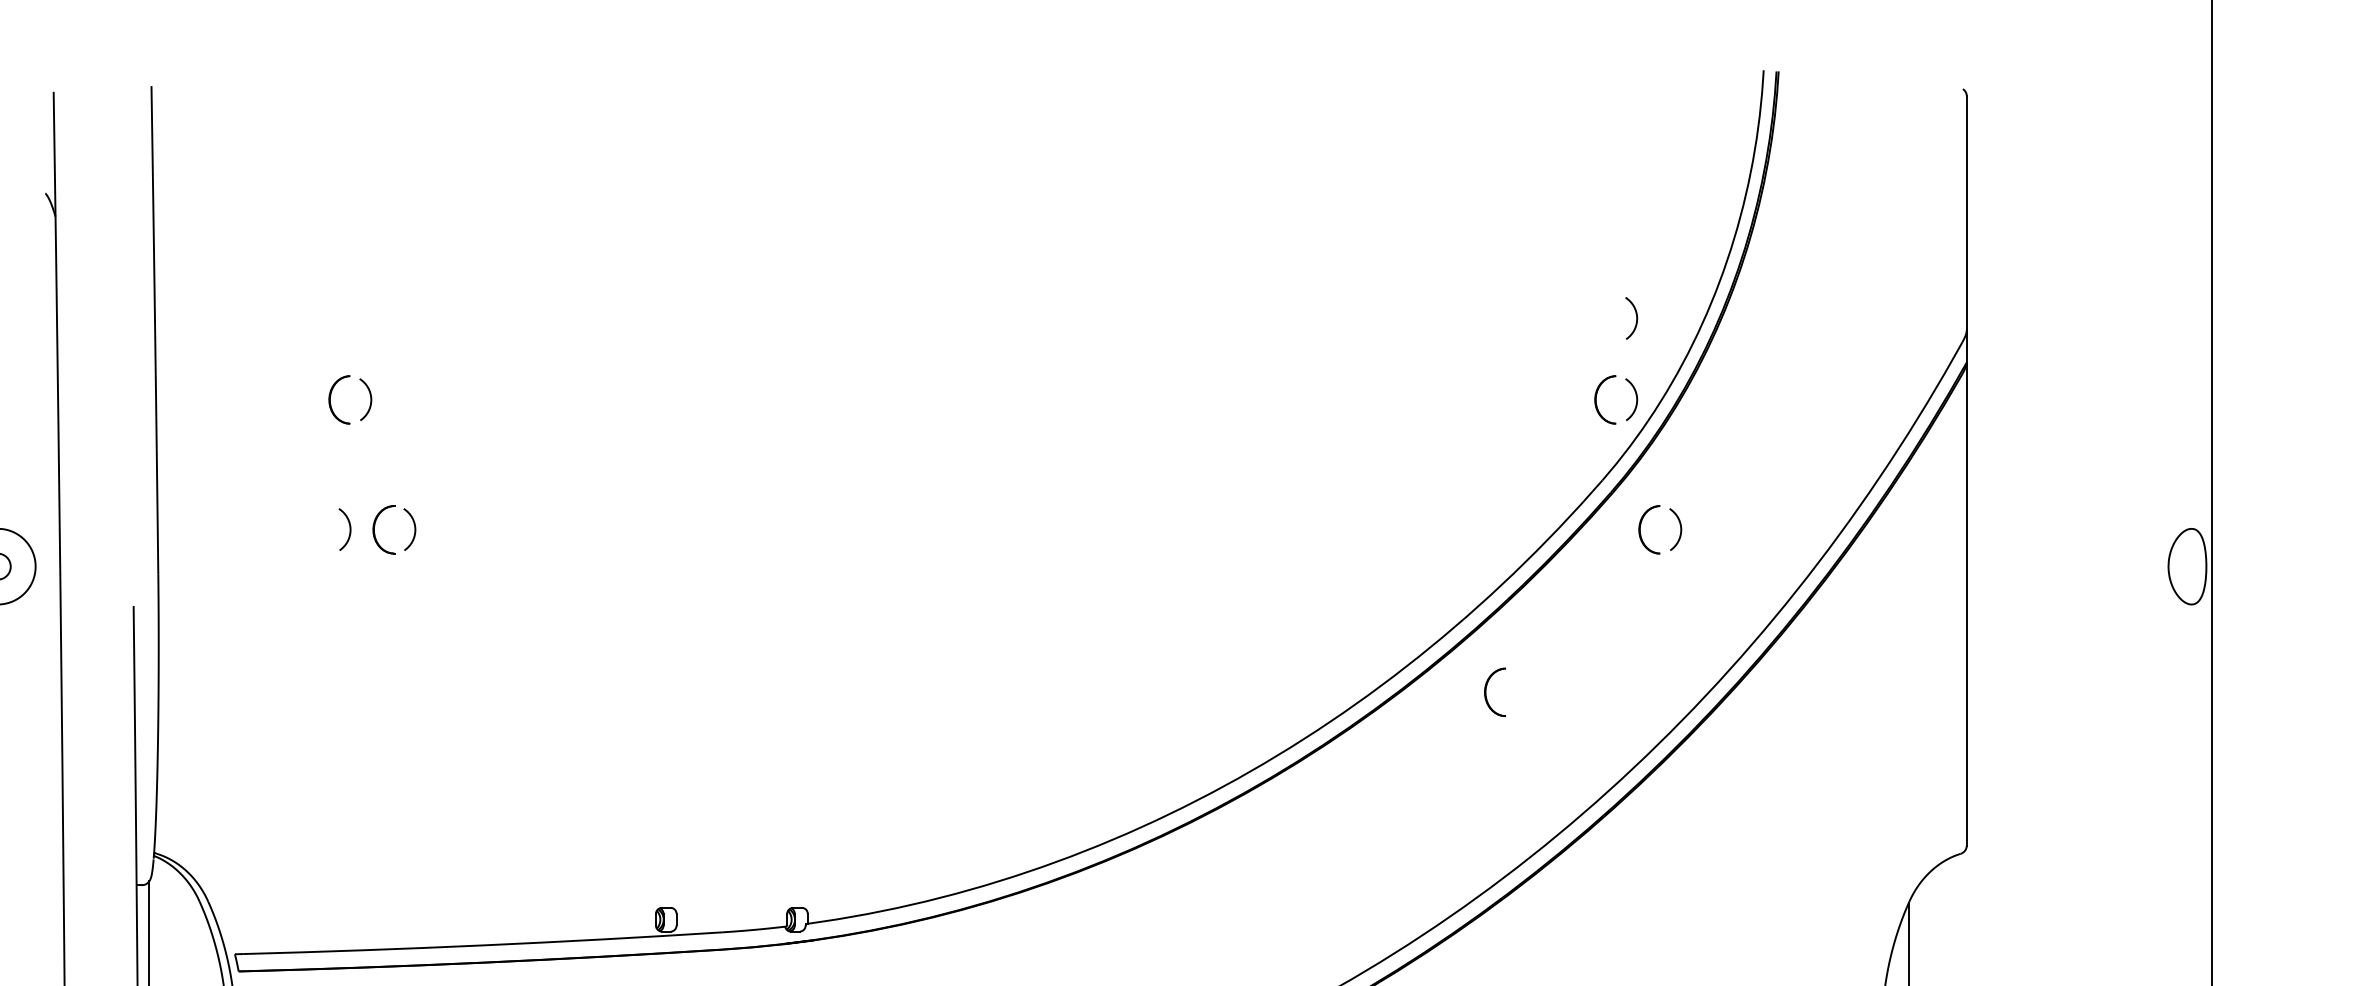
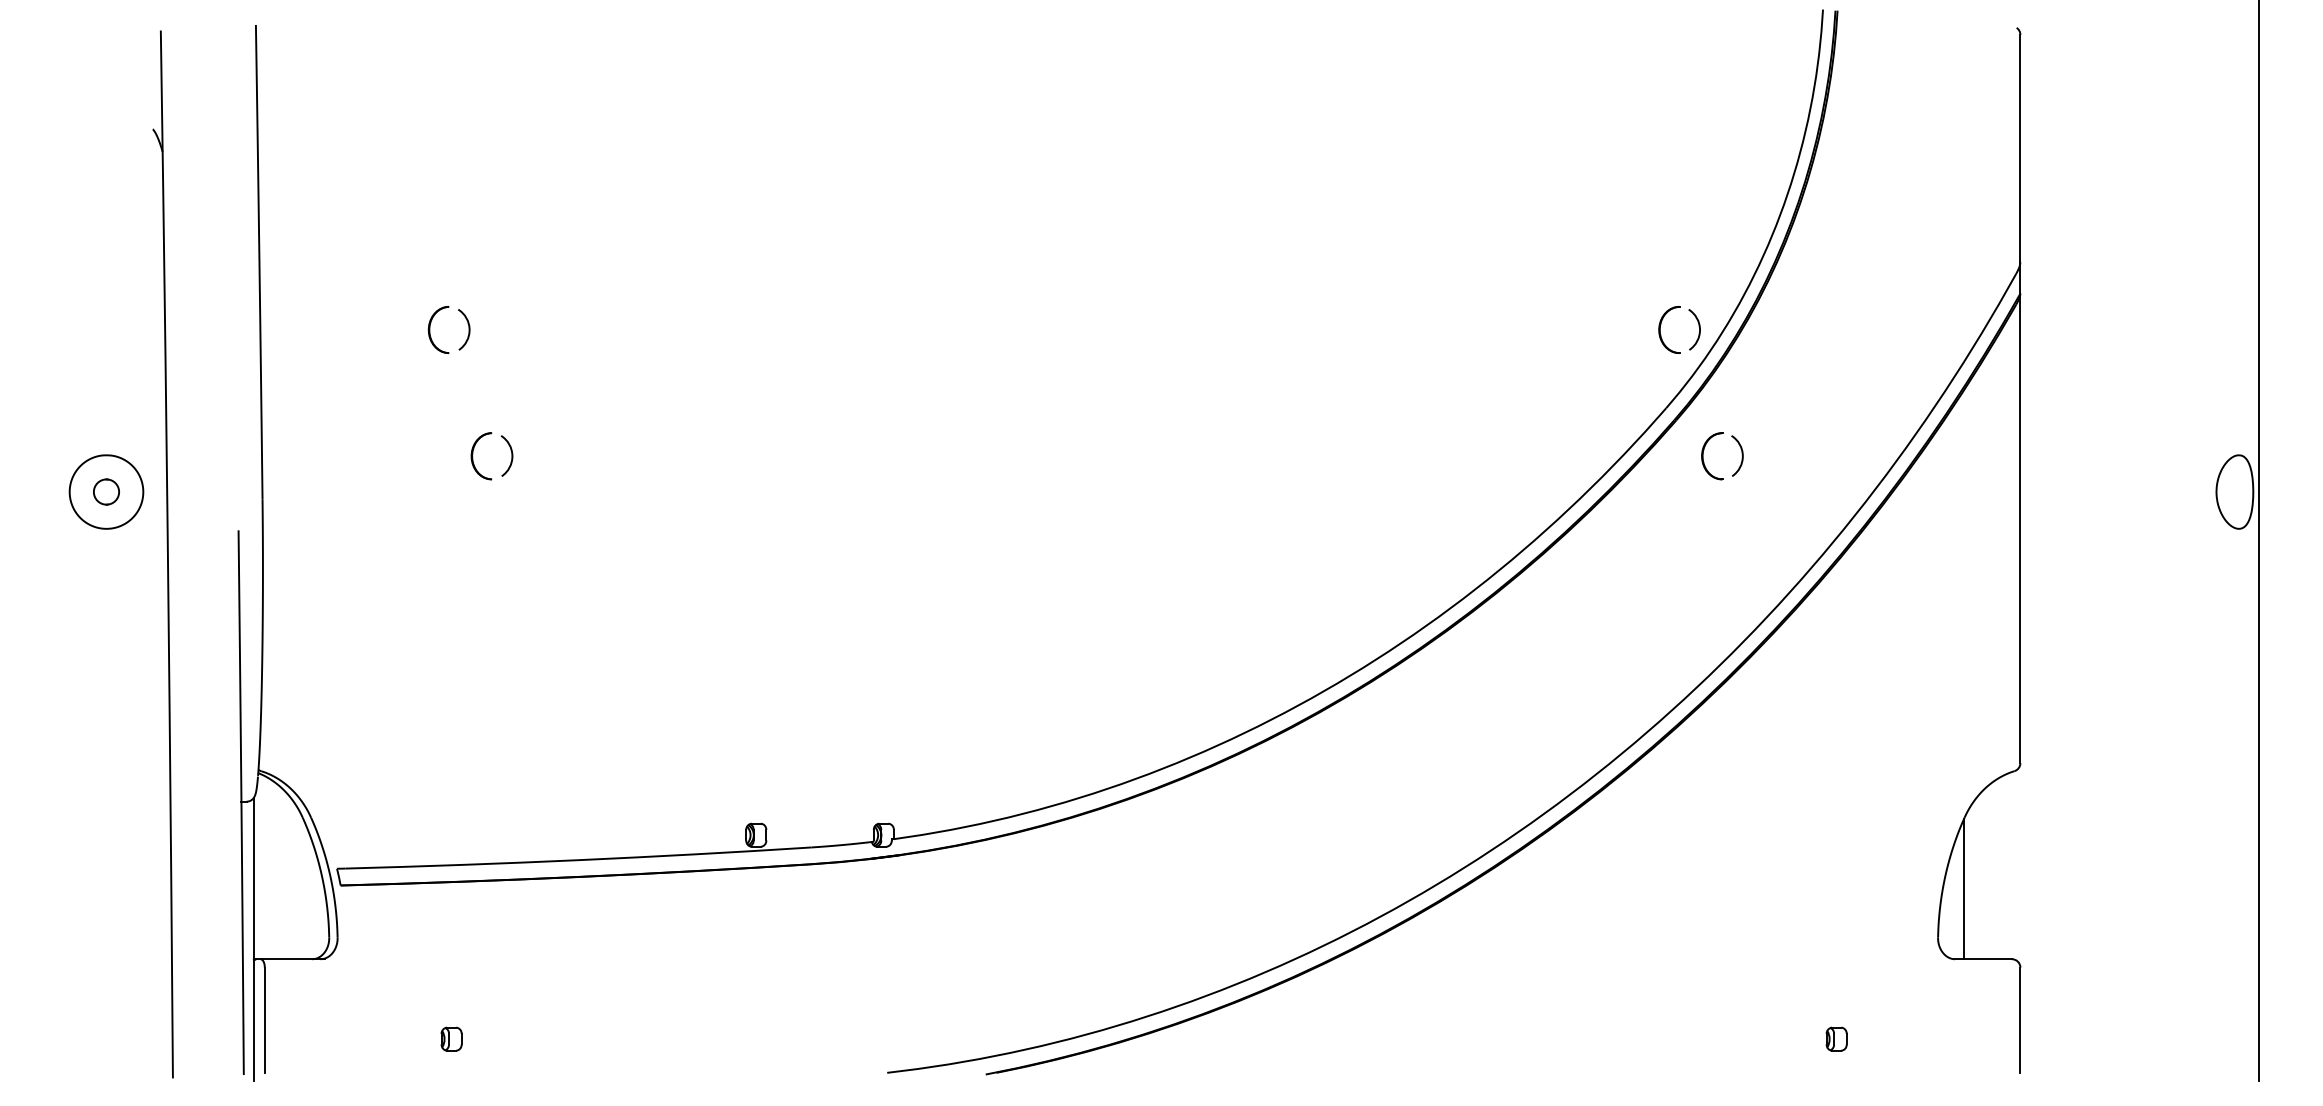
arc: (1635, 315) -> (1698, 247), removed
arc: (349, 529) -> (448, 455), removed
part: (1486, 692) -> (1553, 614), removed

